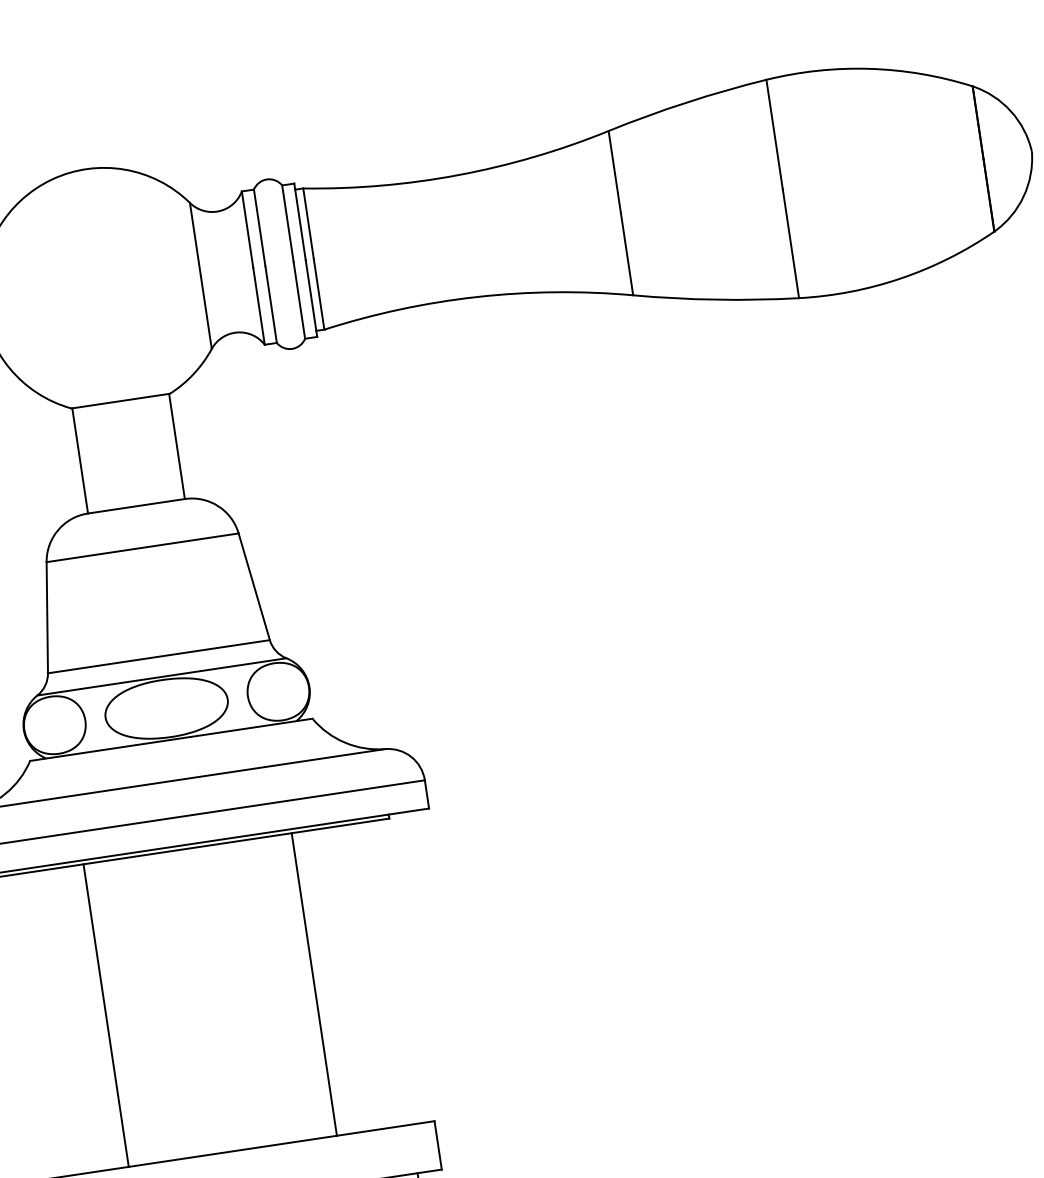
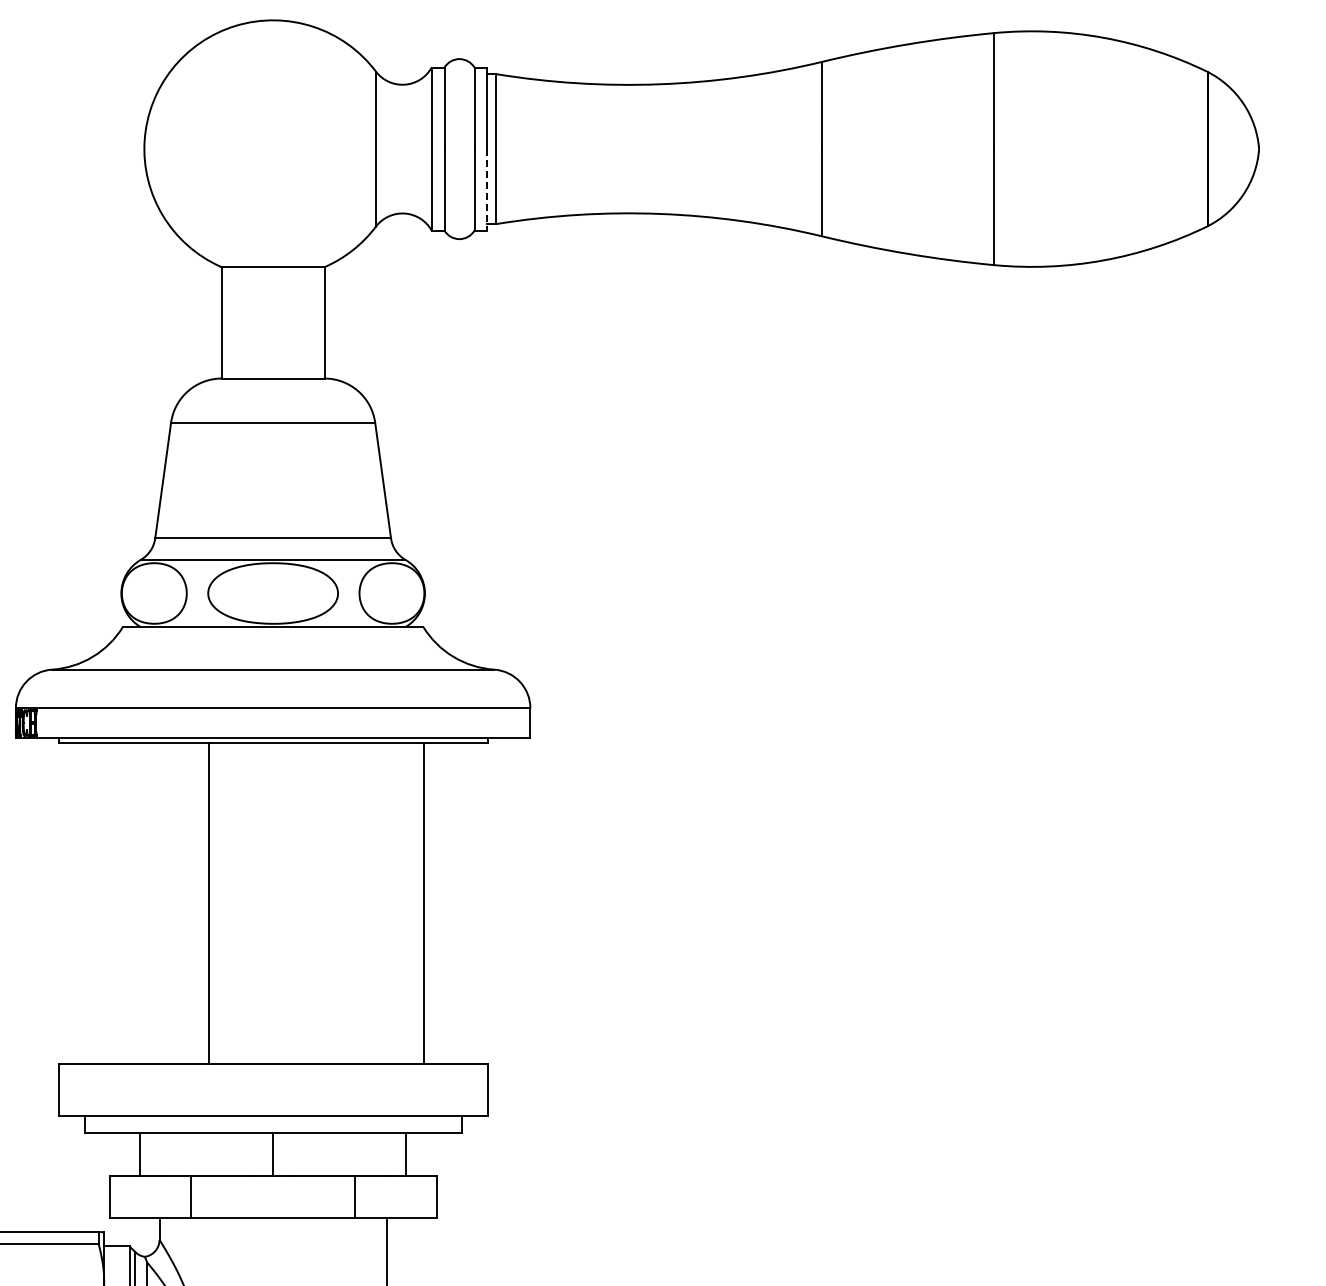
line: (311, 298) -> (487, 189), solid -> dashed
line: (314, 984) -> (423, 903), moved
line: (106, 1015) -> (208, 903), moved

